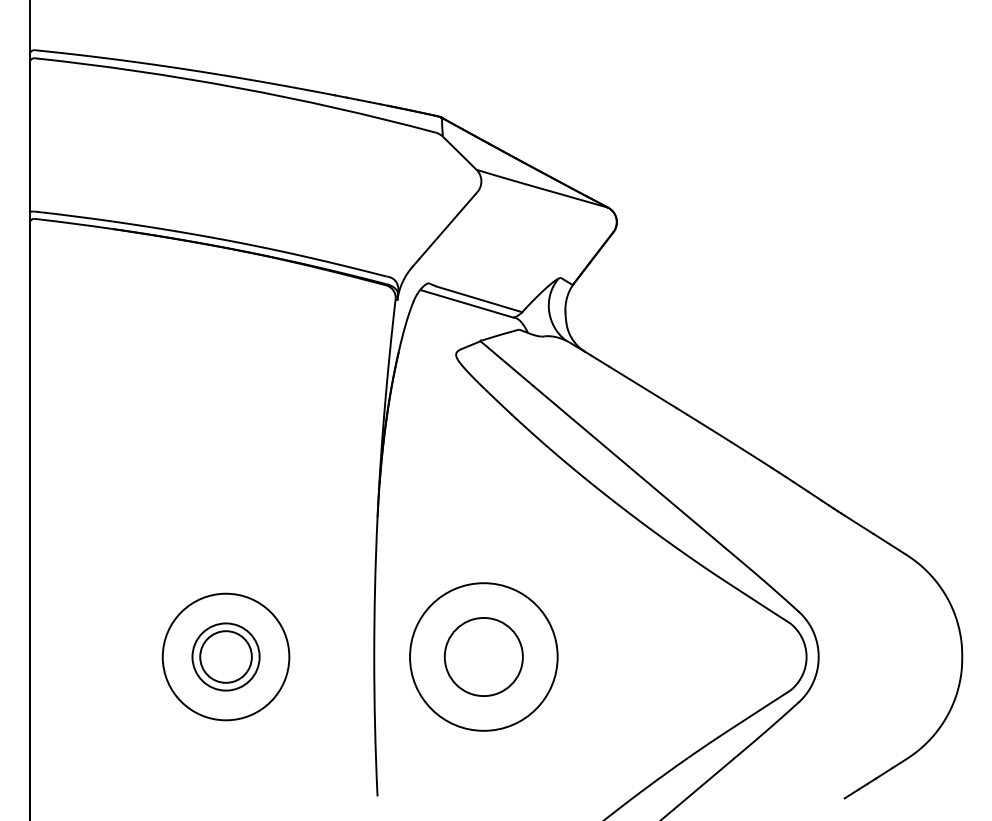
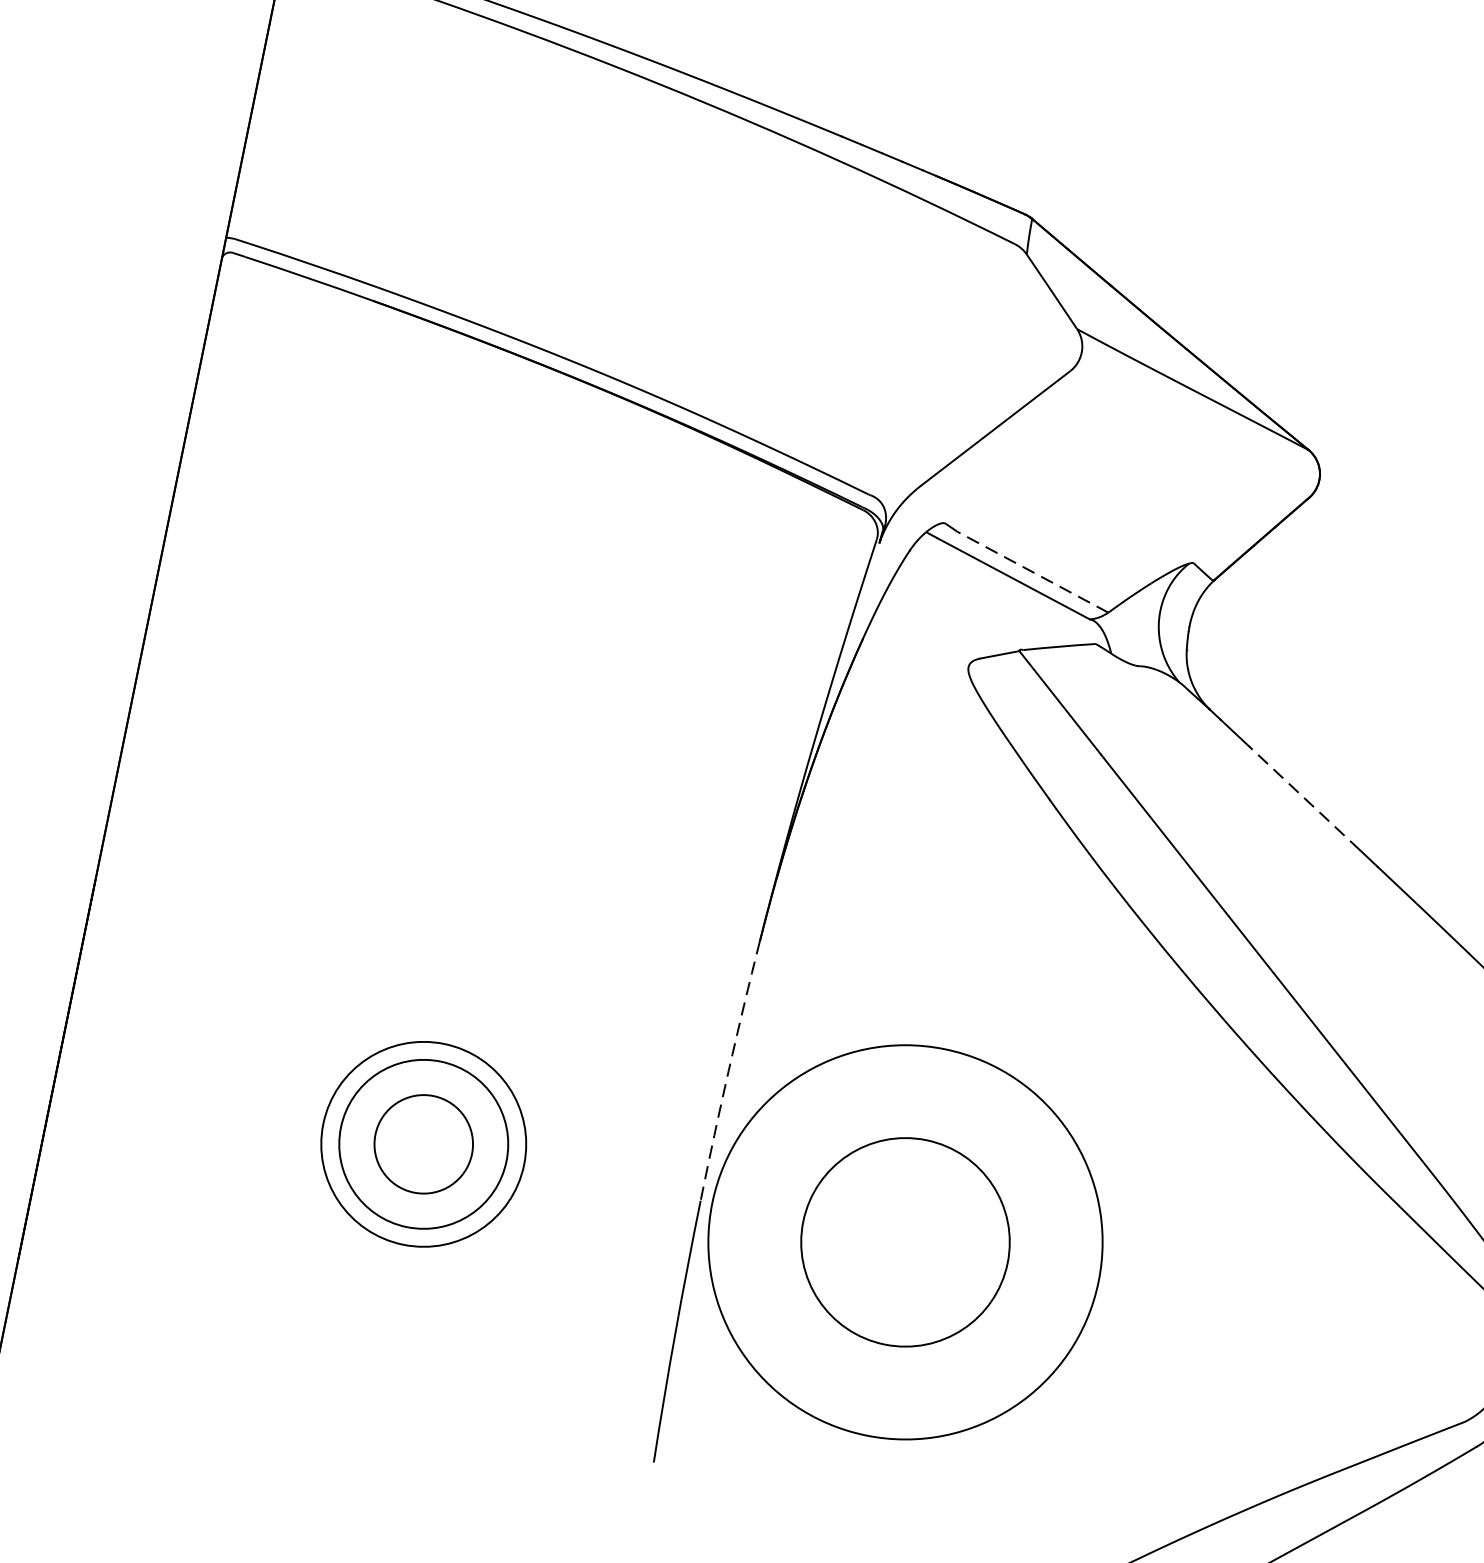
line: (479, 299) -> (1033, 572), solid -> dashed
line: (642, 387) -> (1304, 799), solid -> dashed
arc: (375, 587) -> (729, 1071), solid -> dashed
circle: (225, 656) -> (422, 1143), size x0.7
circle: (225, 656) -> (422, 1143), size x1.6
circle: (483, 656) -> (905, 1241), size x1.4
circle: (483, 656) -> (905, 1241), size x1.4

